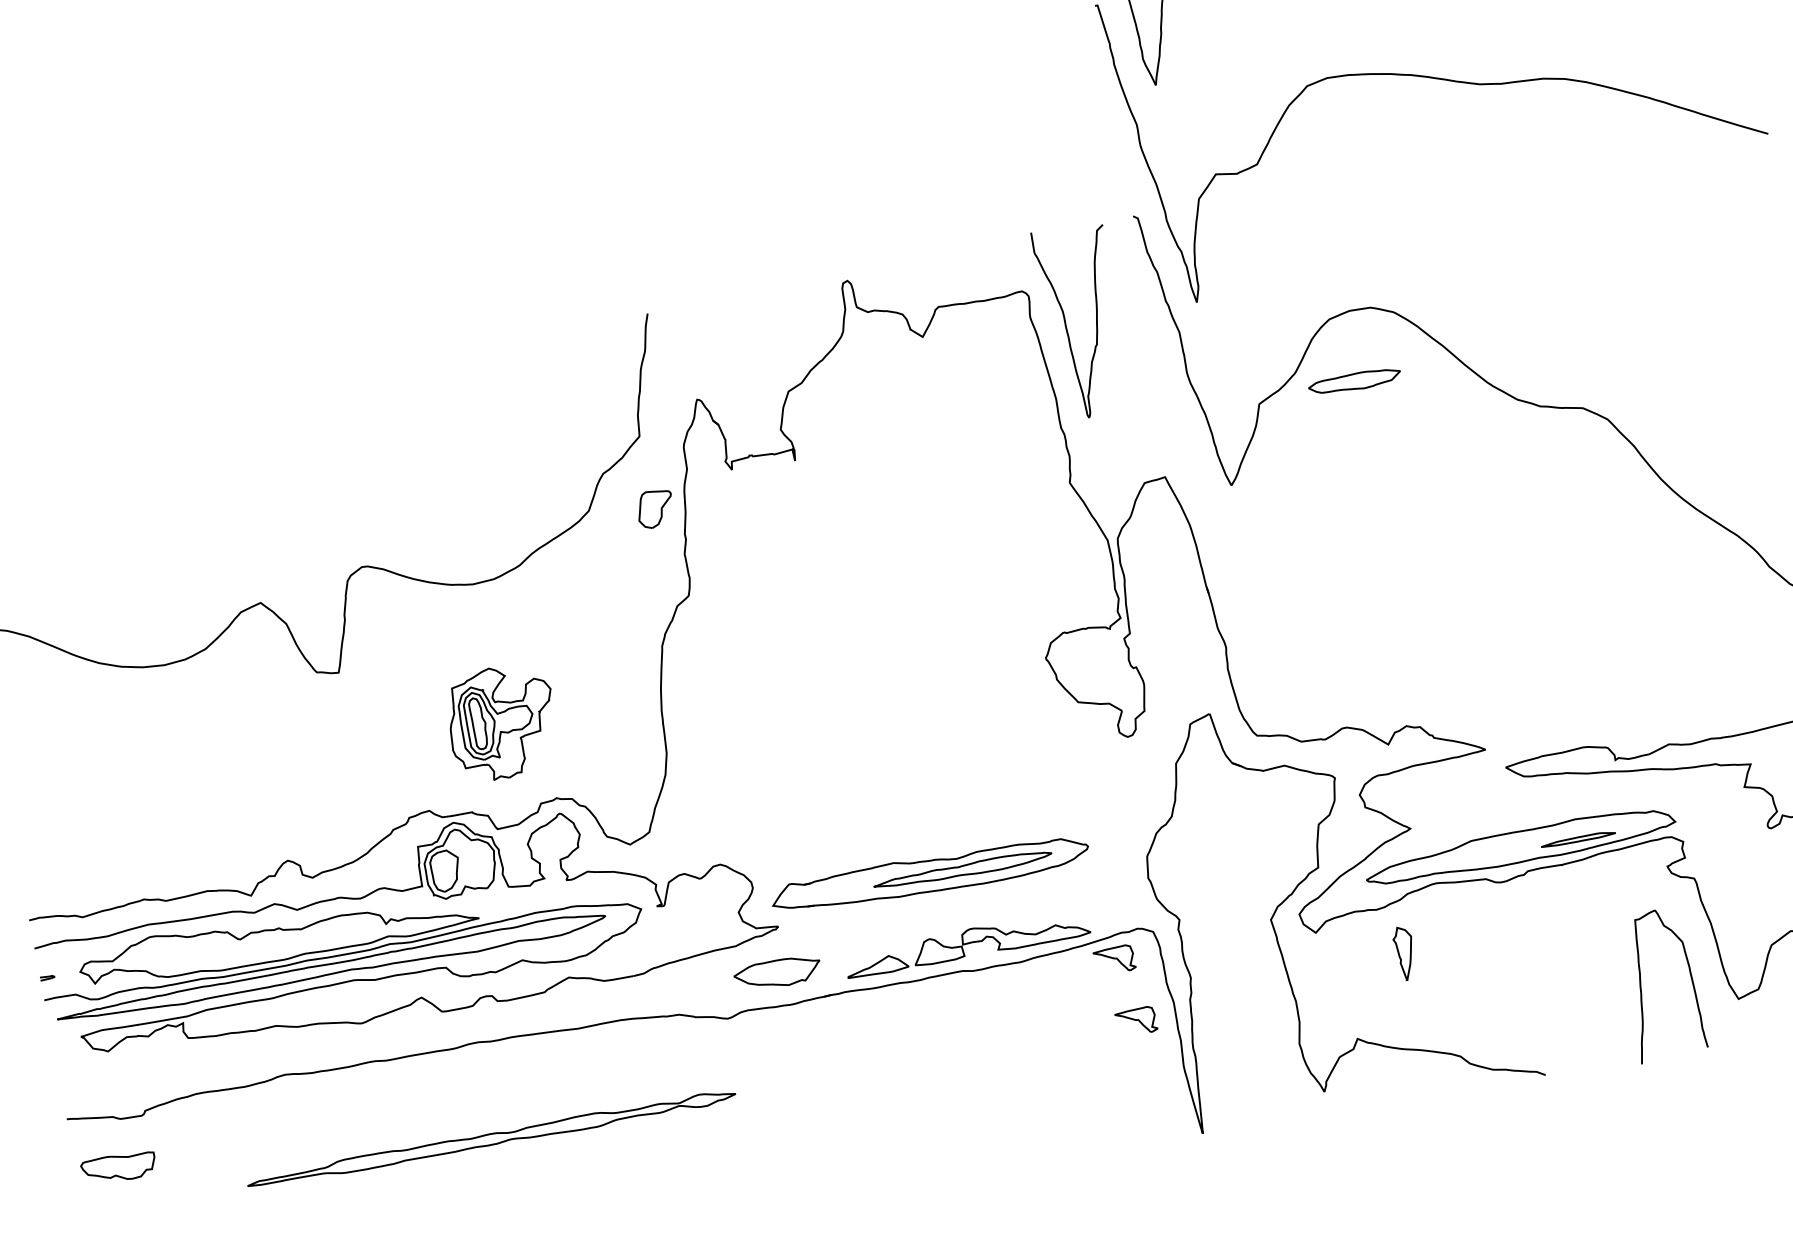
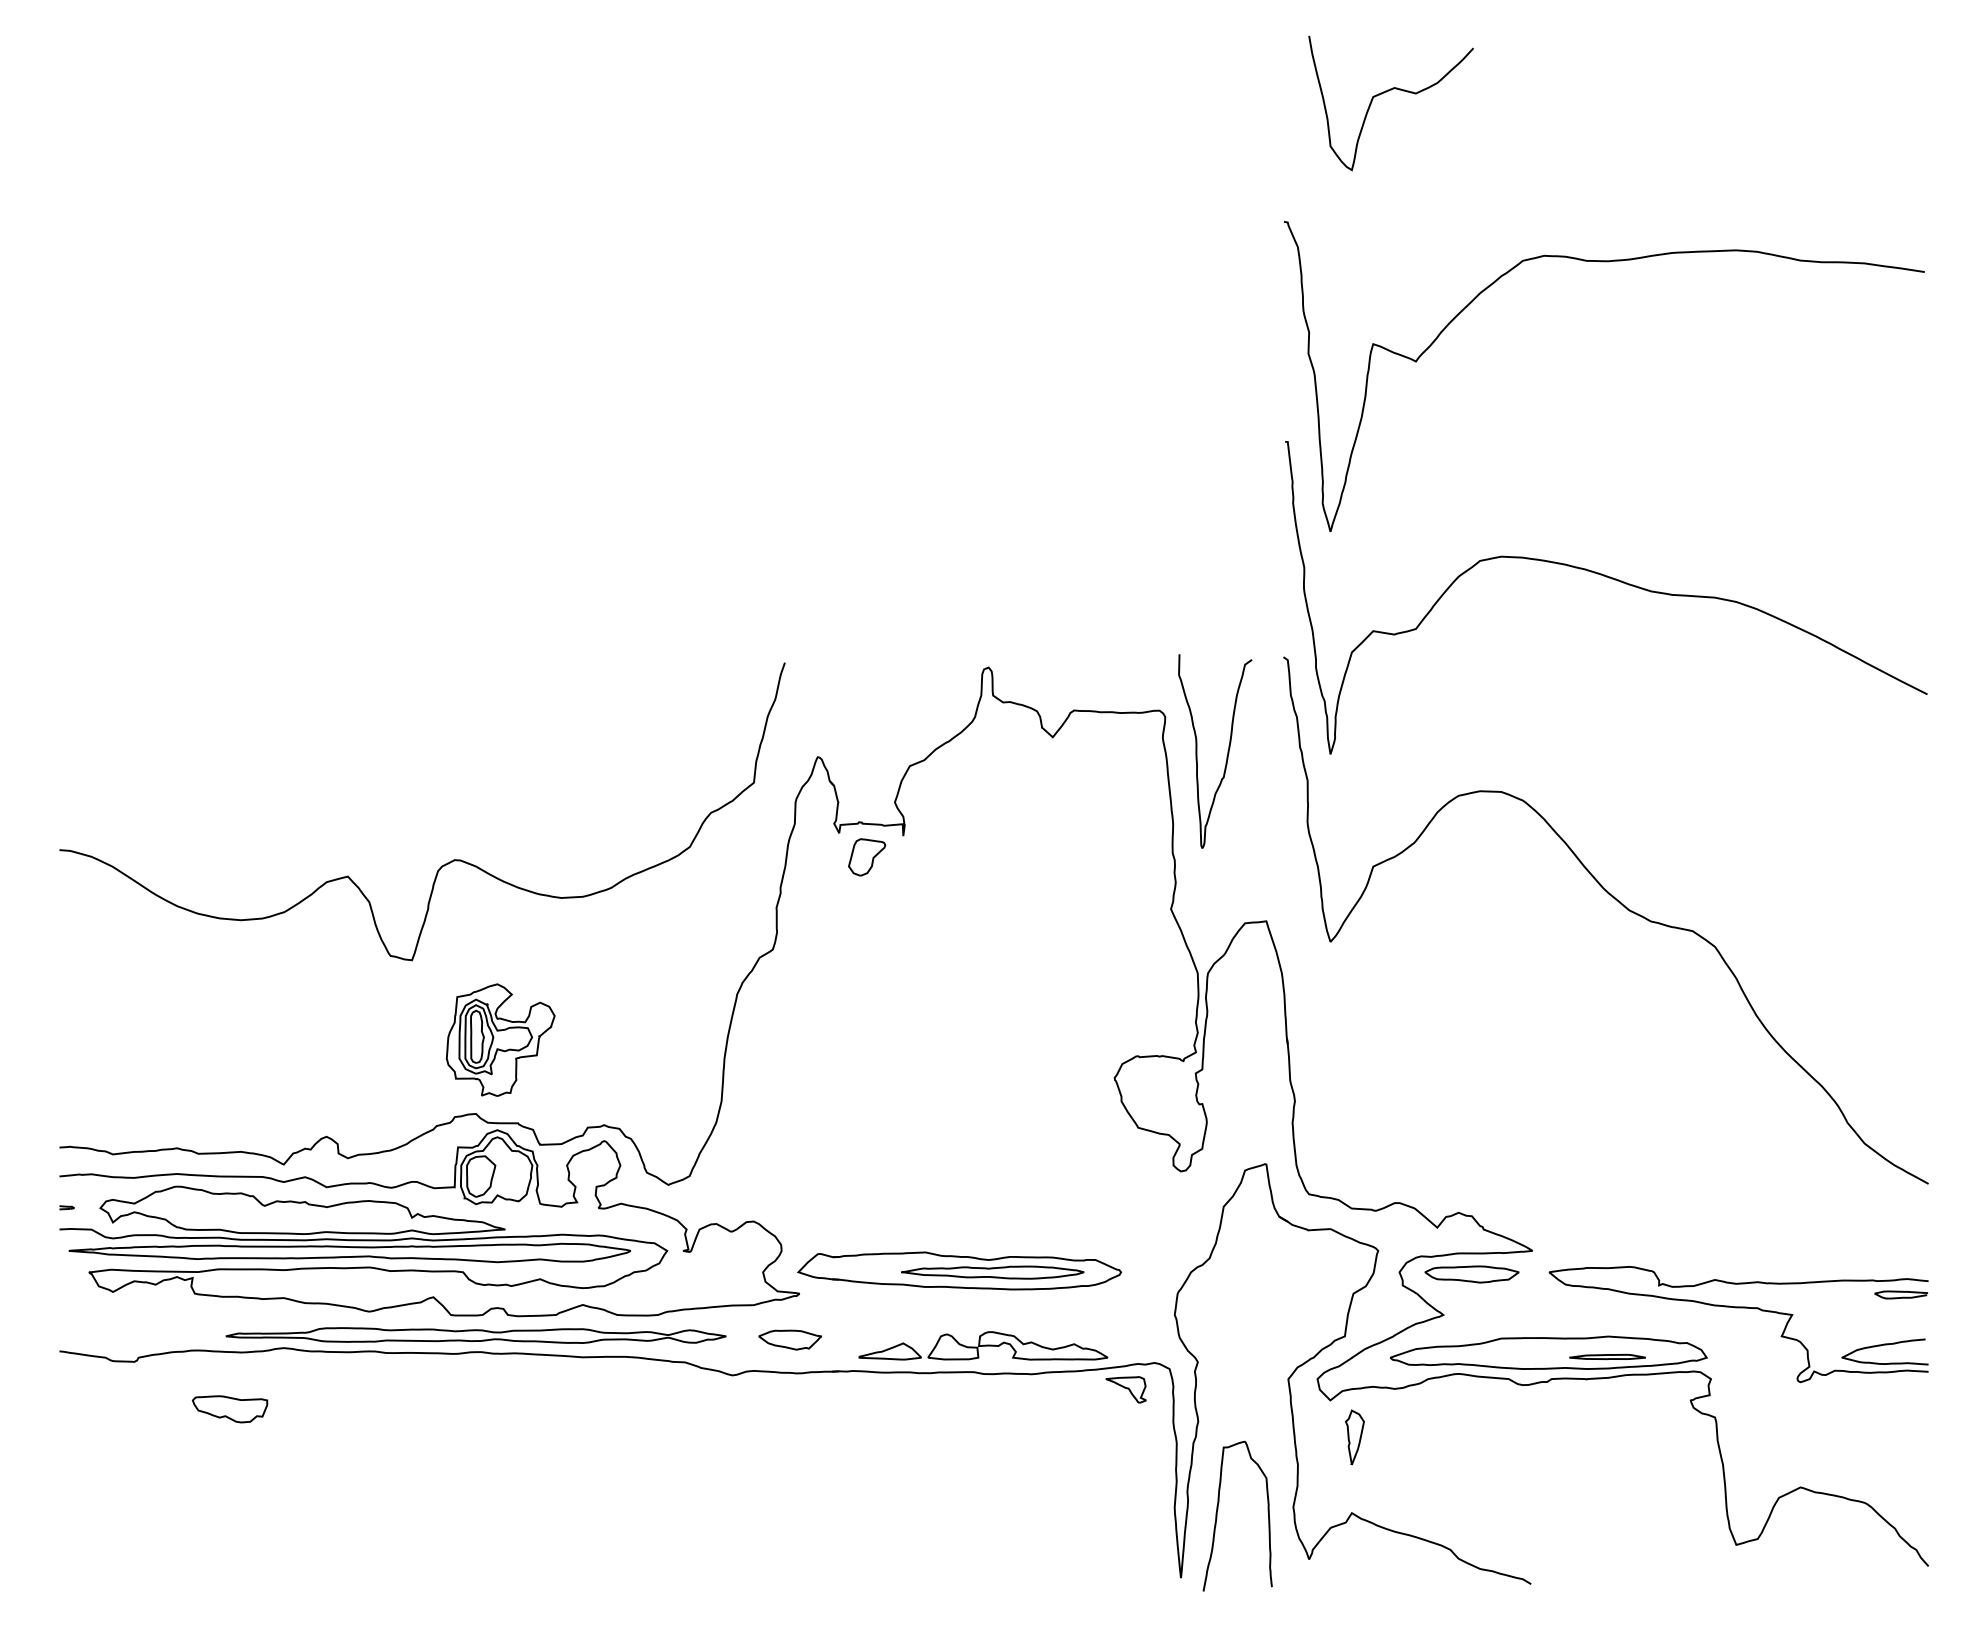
part: (1354, 381) -> (1471, 1274), moved
part: (655, 508) -> (867, 857), moved
part: (502, 721) -> (500, 1039), moved
part: (1404, 953) -> (1354, 1437), moved
part: (776, 973) -> (789, 1339), size x0.71
curve: (1641, 981) -> (1218, 1509), moved
part: (1135, 1021) -> (1135, 1454), removed
part: (490, 1139) -> (475, 1335), moved
part: (118, 1168) -> (229, 1409), moved

